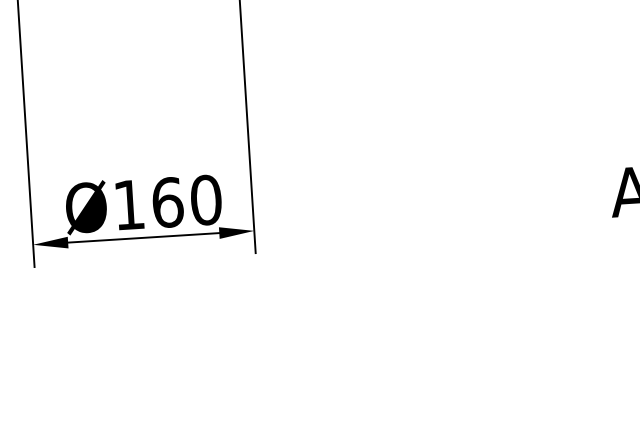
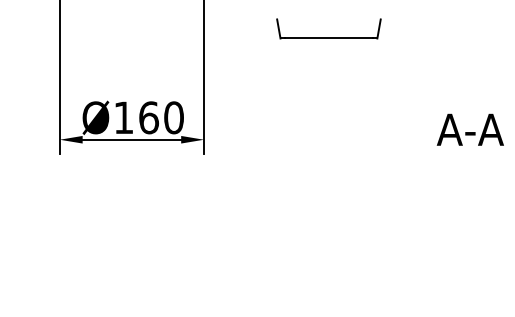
part: (435, 62) -> (328, 37), added

